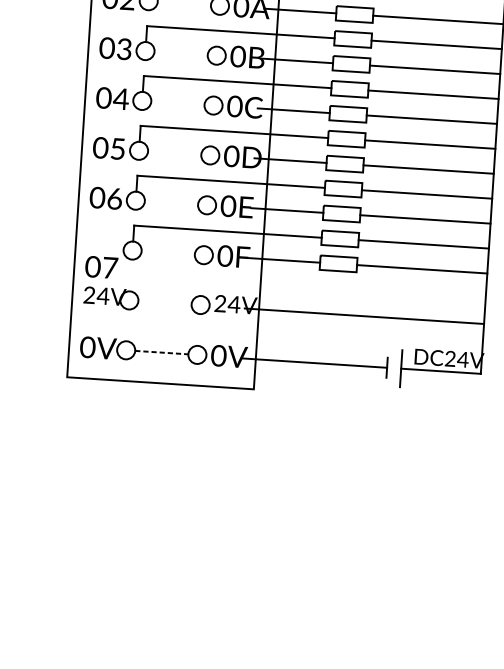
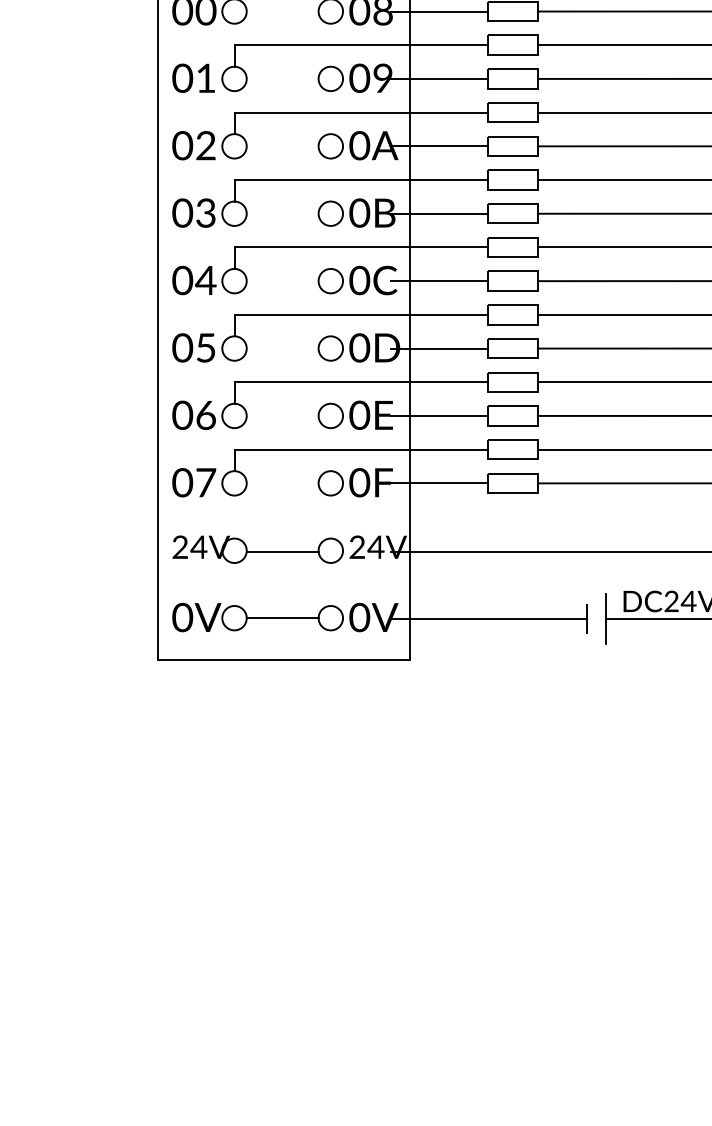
text: (101, 267) -> (194, 482), moved
line: (164, 303) -> (282, 551), added
line: (161, 352) -> (282, 618), dashed -> solid

